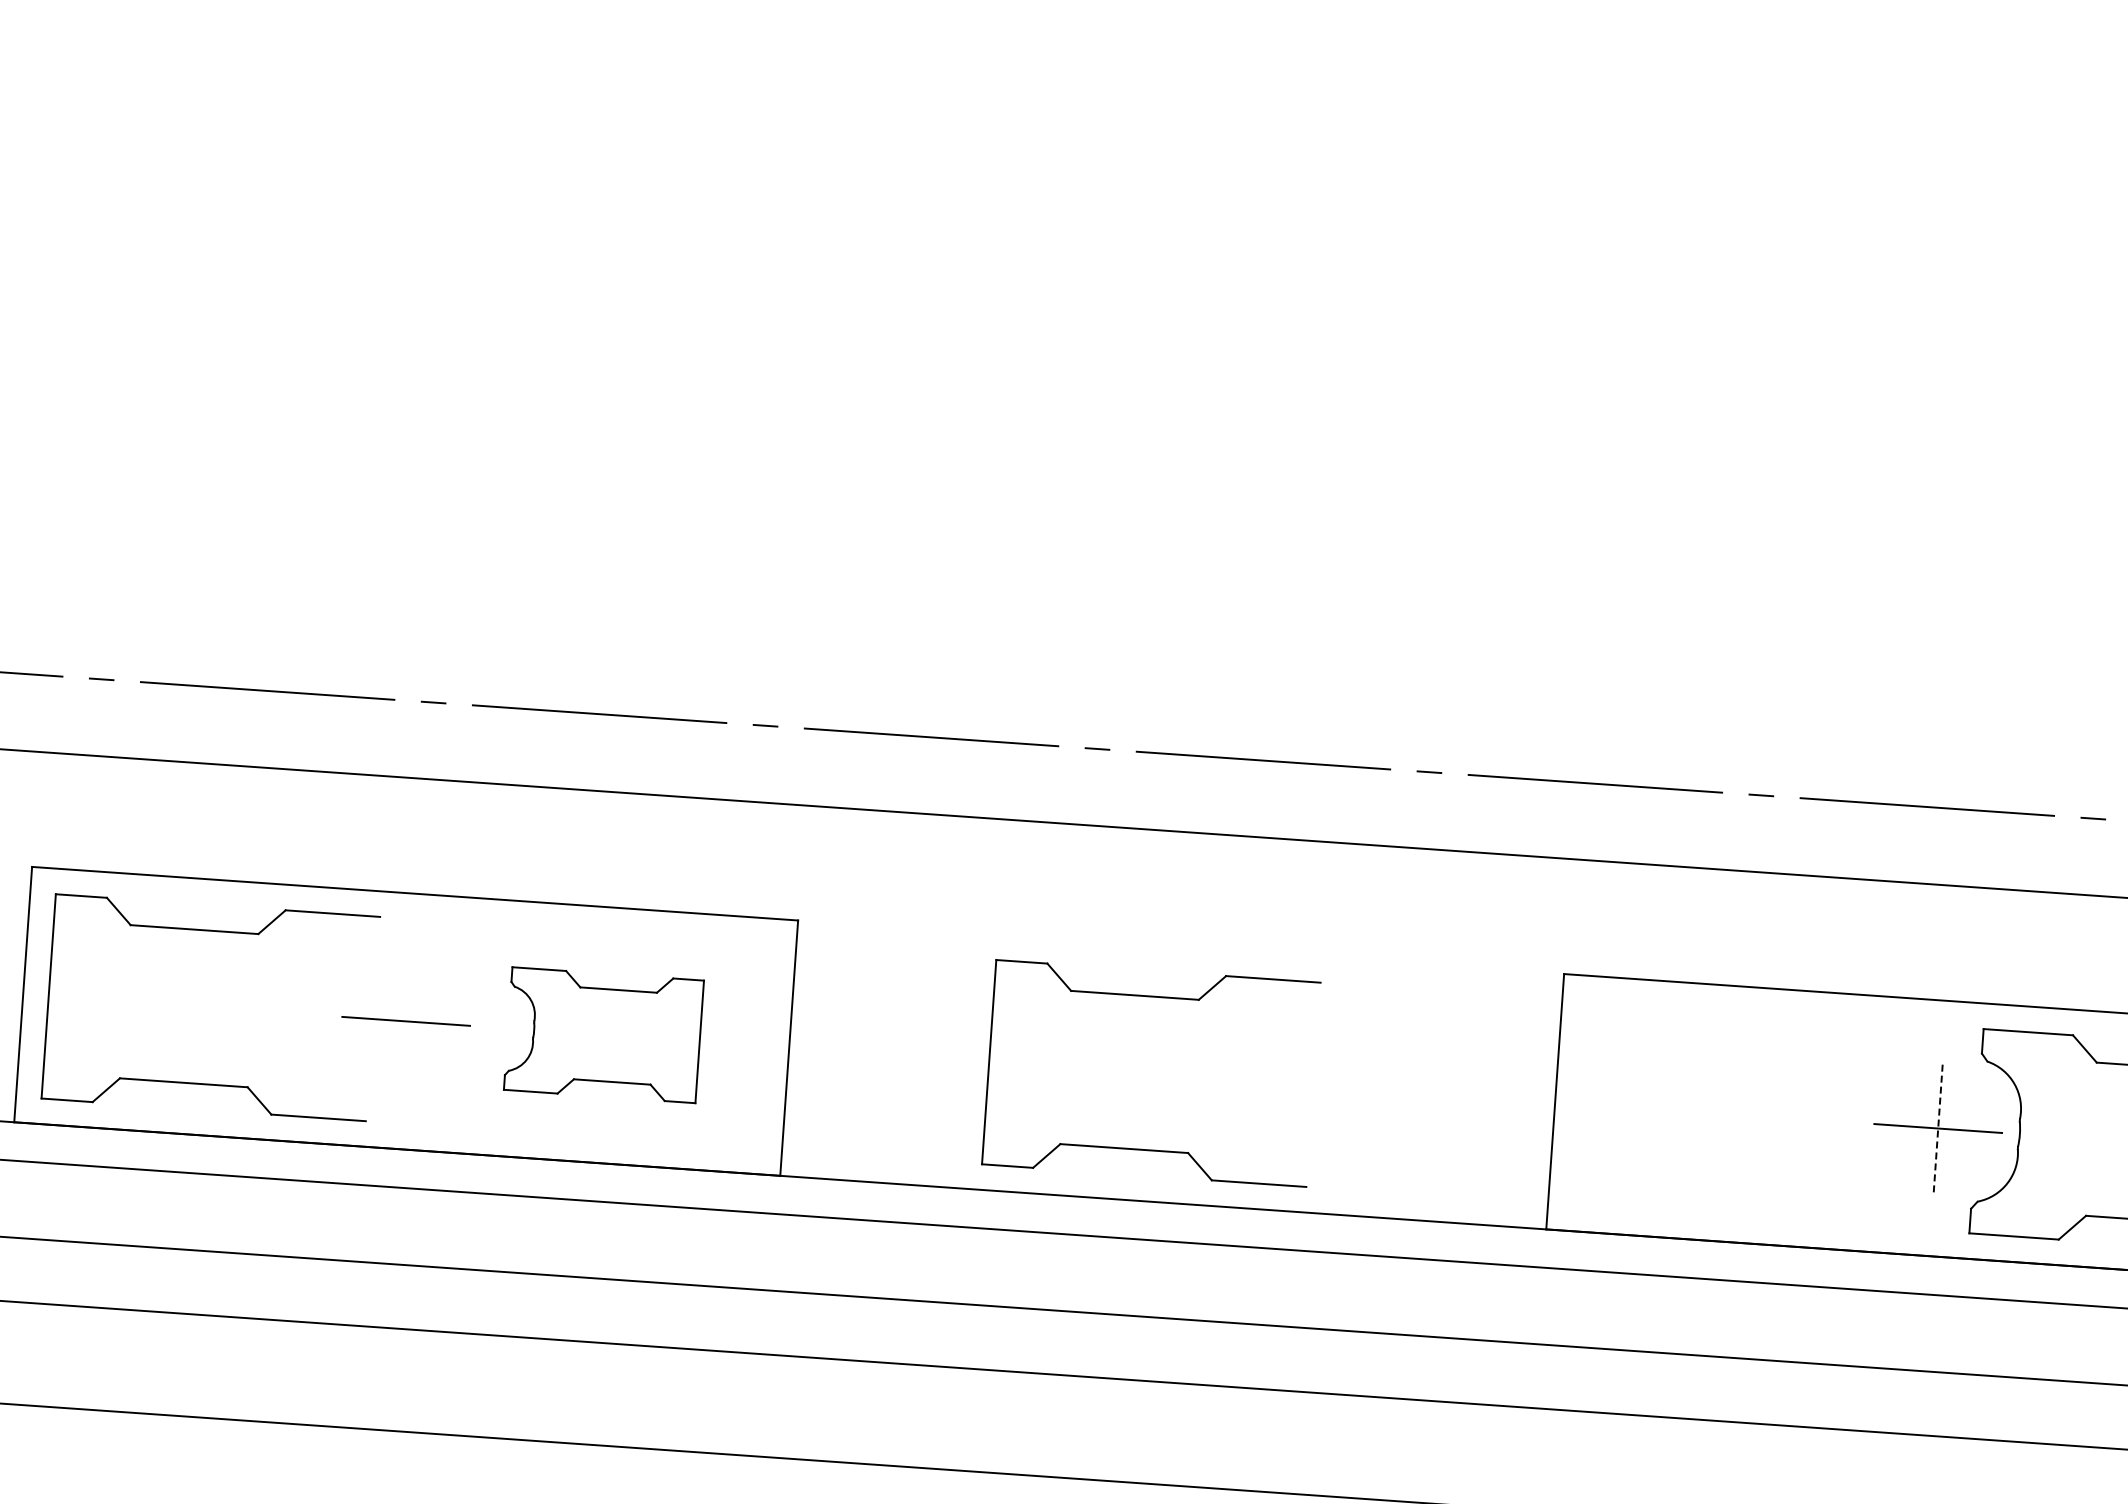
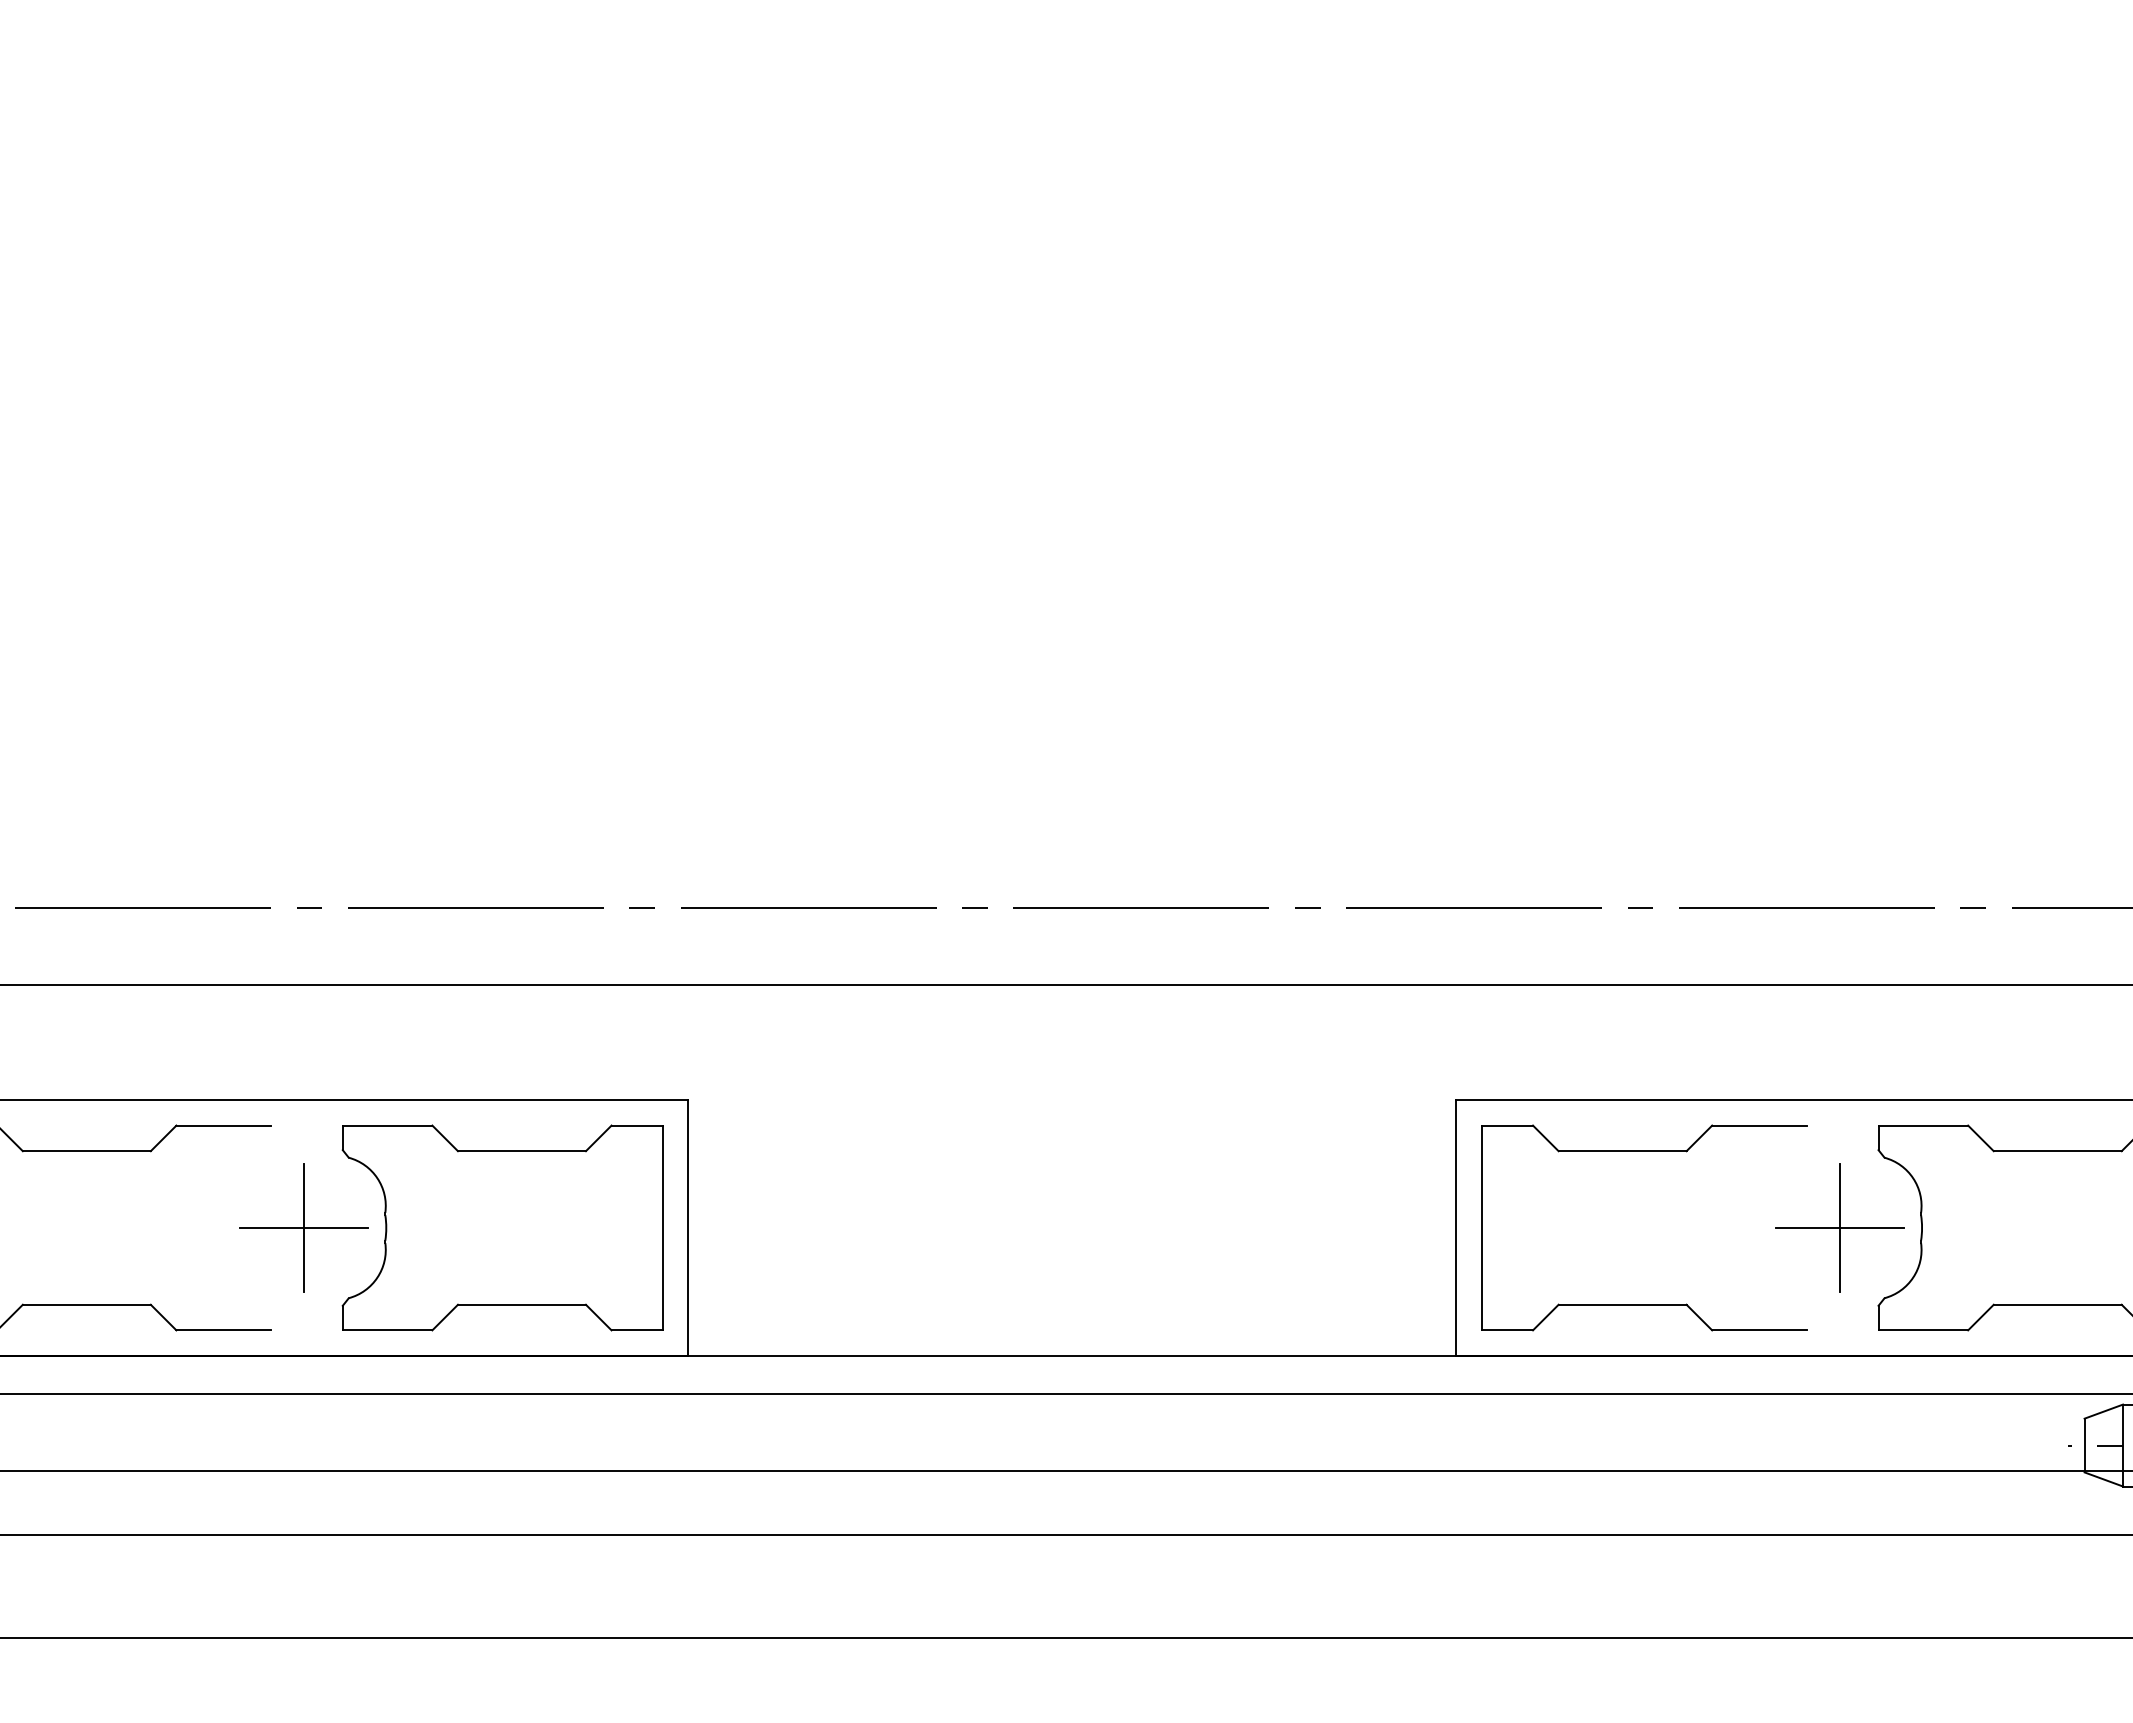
part: (1156, 997) -> (1644, 1151), moved
line: (406, 1020) -> (304, 1227), added
part: (603, 1034) -> (502, 1227), size x1.67
line: (1938, 1128) -> (1840, 1227), dashed -> solid

